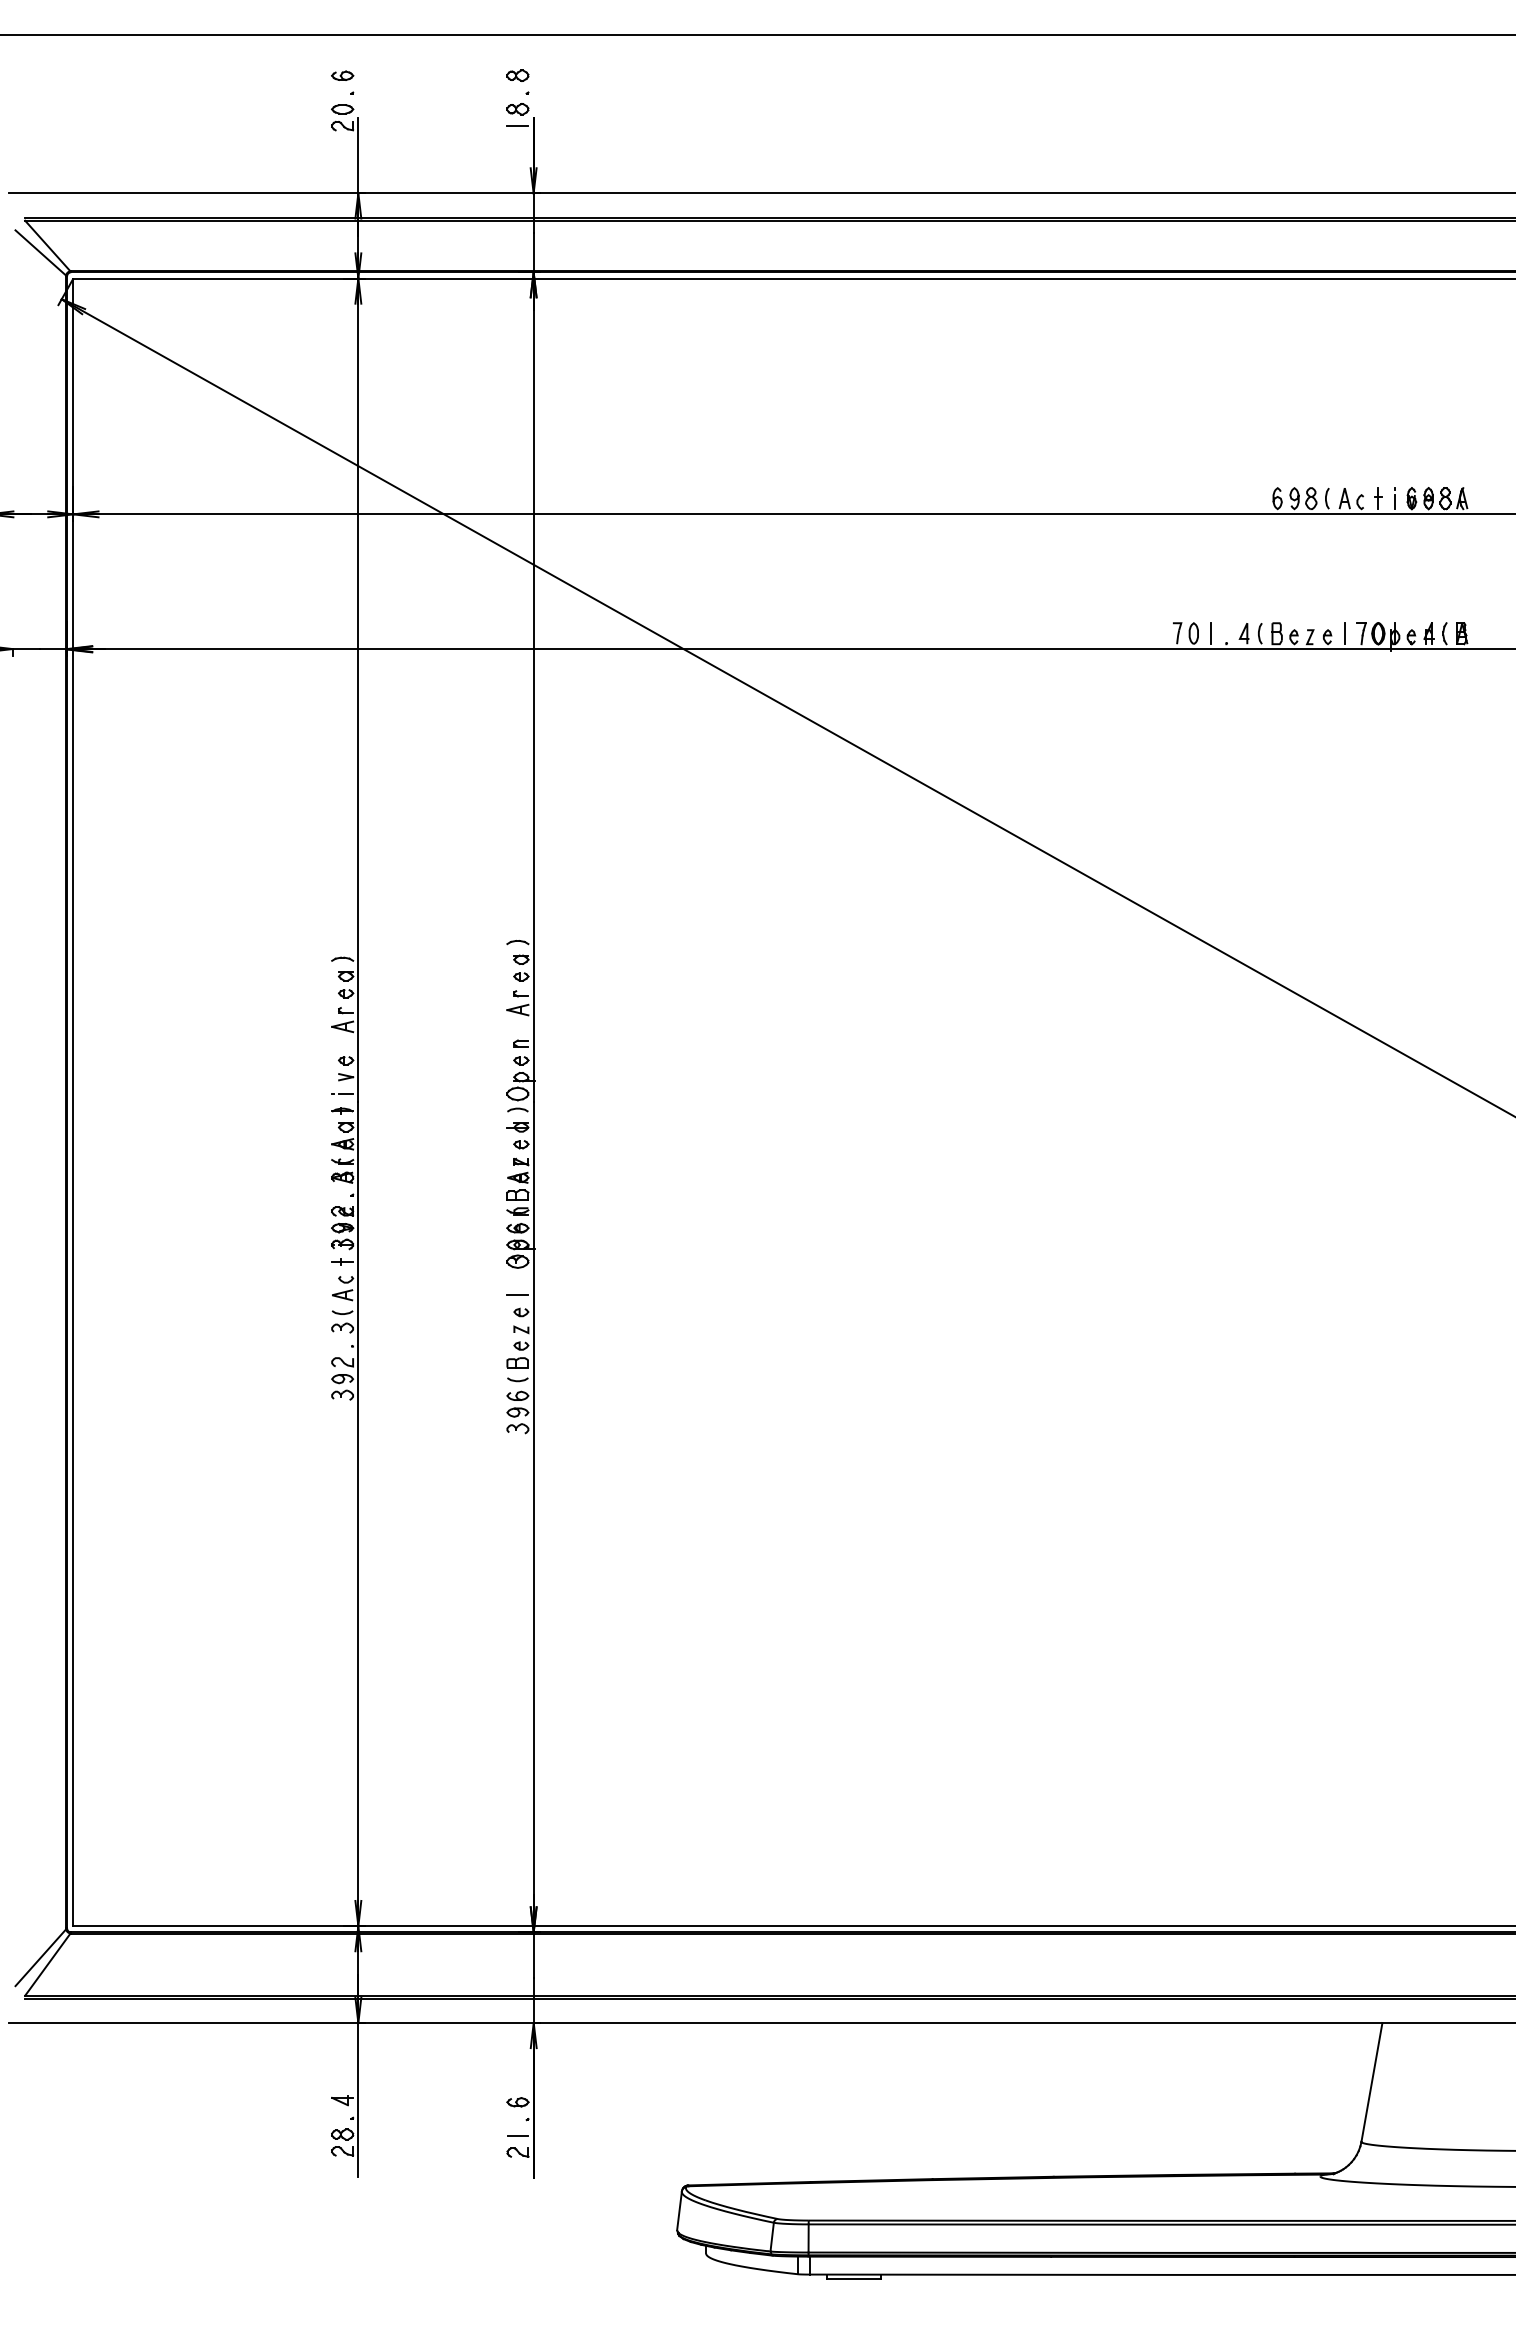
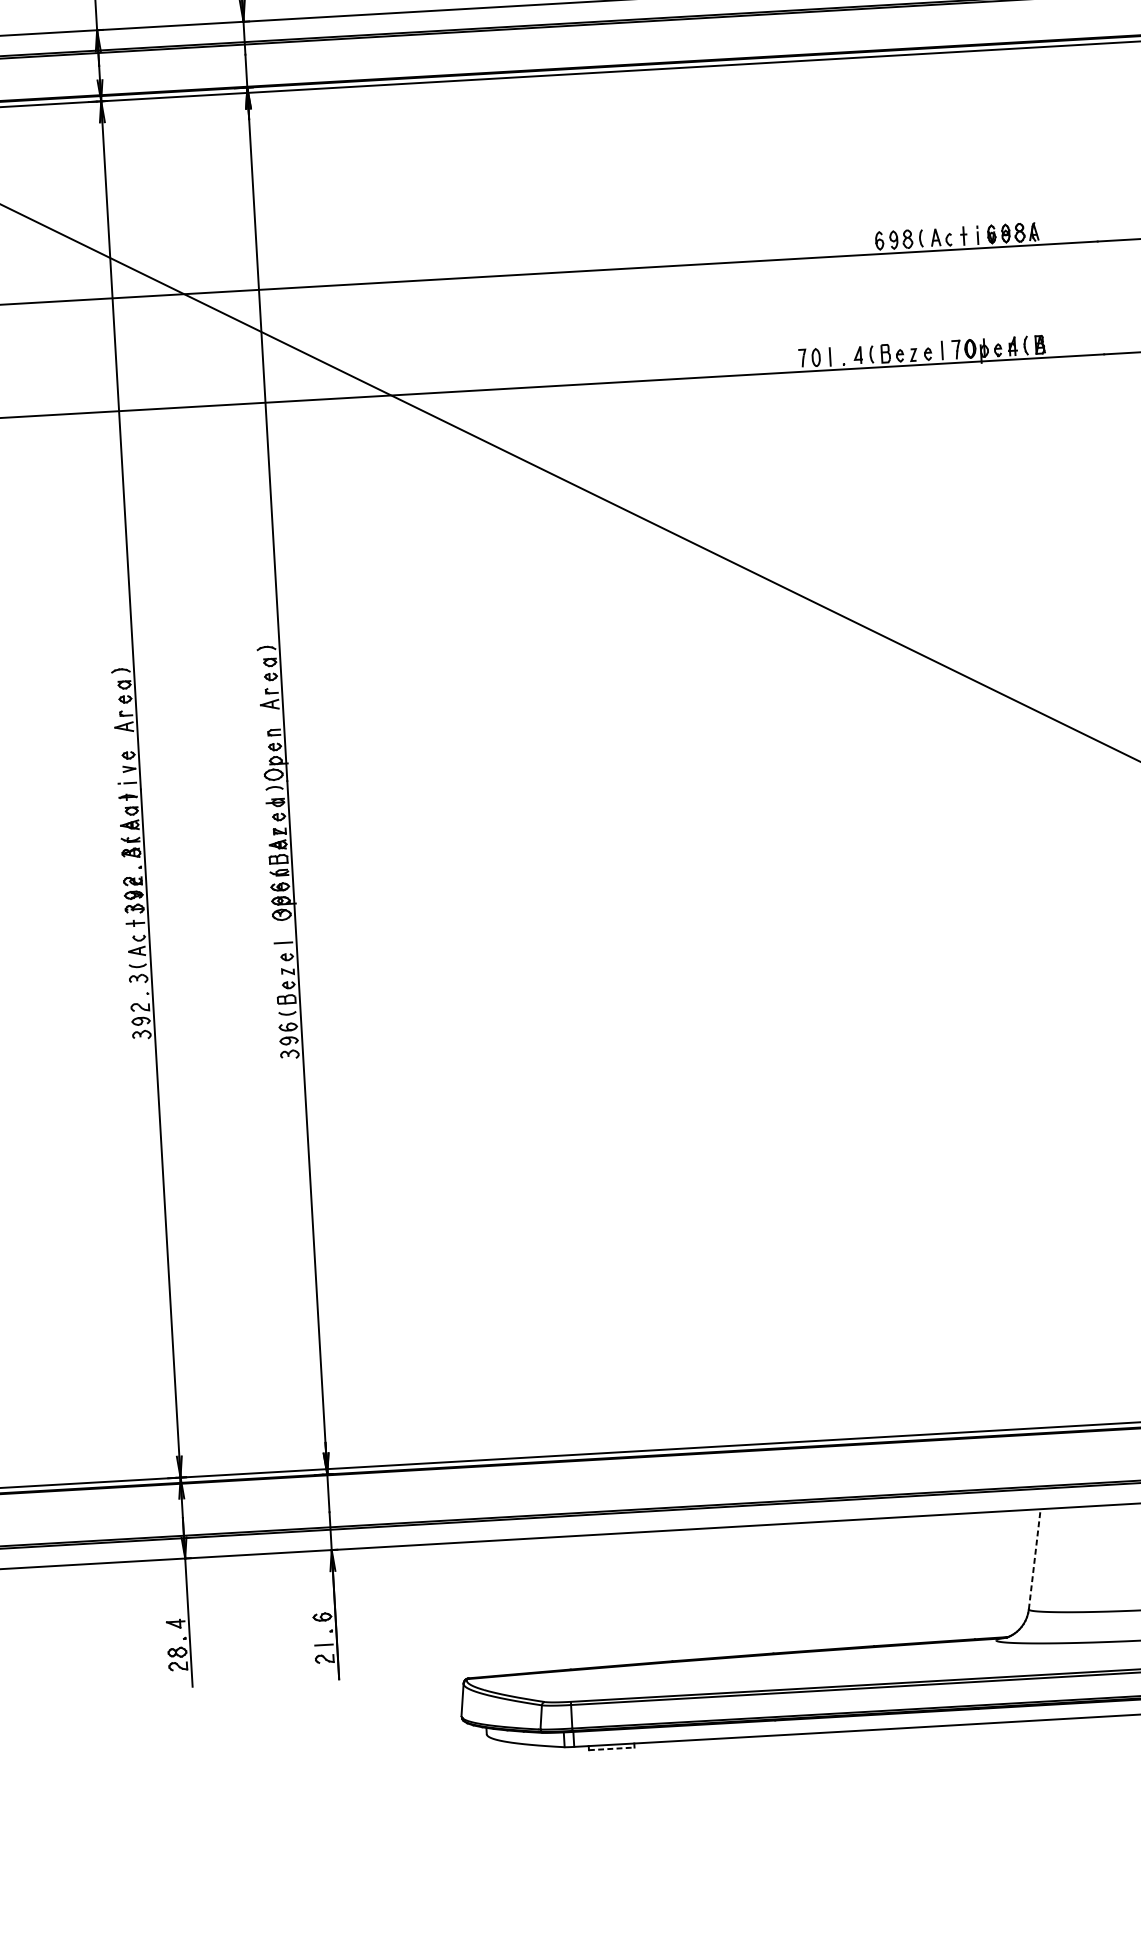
line: (1372, 2081) -> (1035, 1558), solid -> dashed
line: (854, 2279) -> (612, 1748), solid -> dashed

